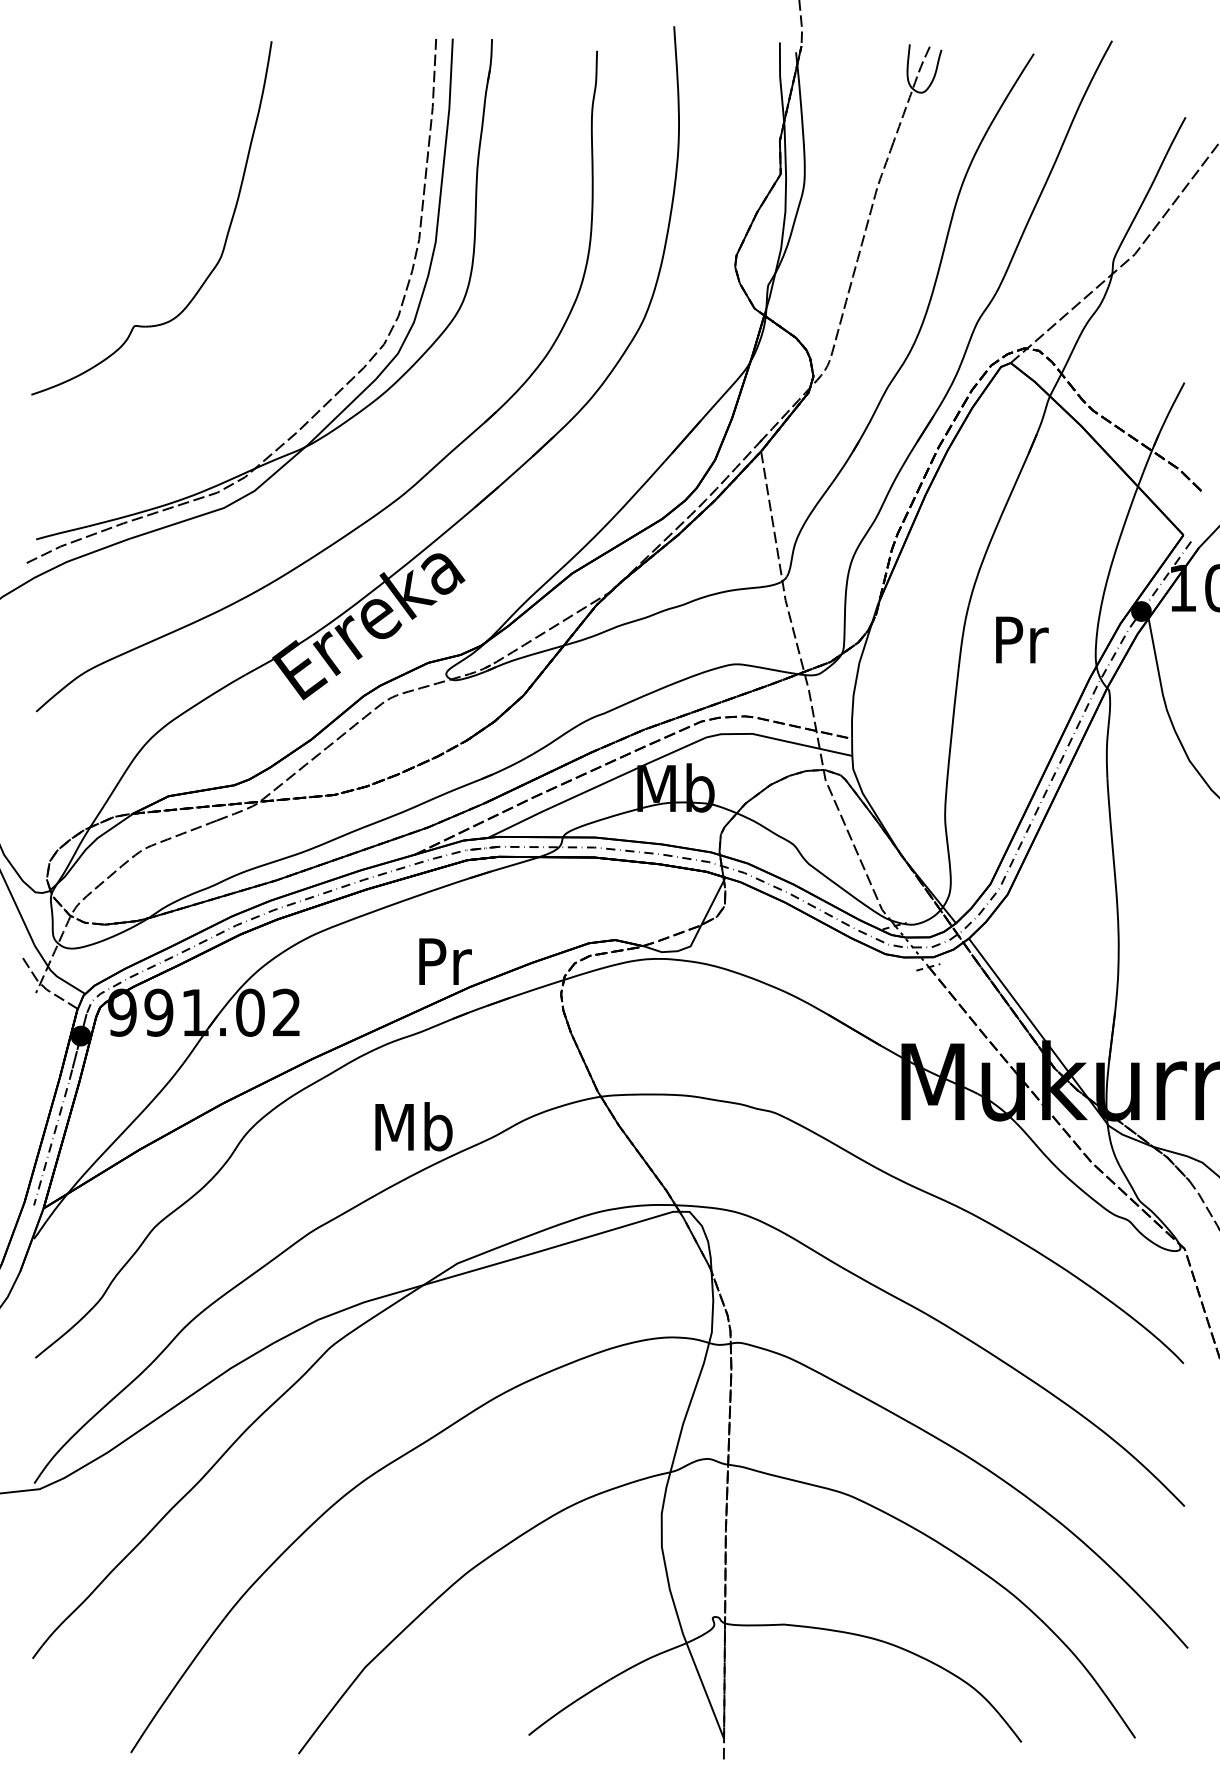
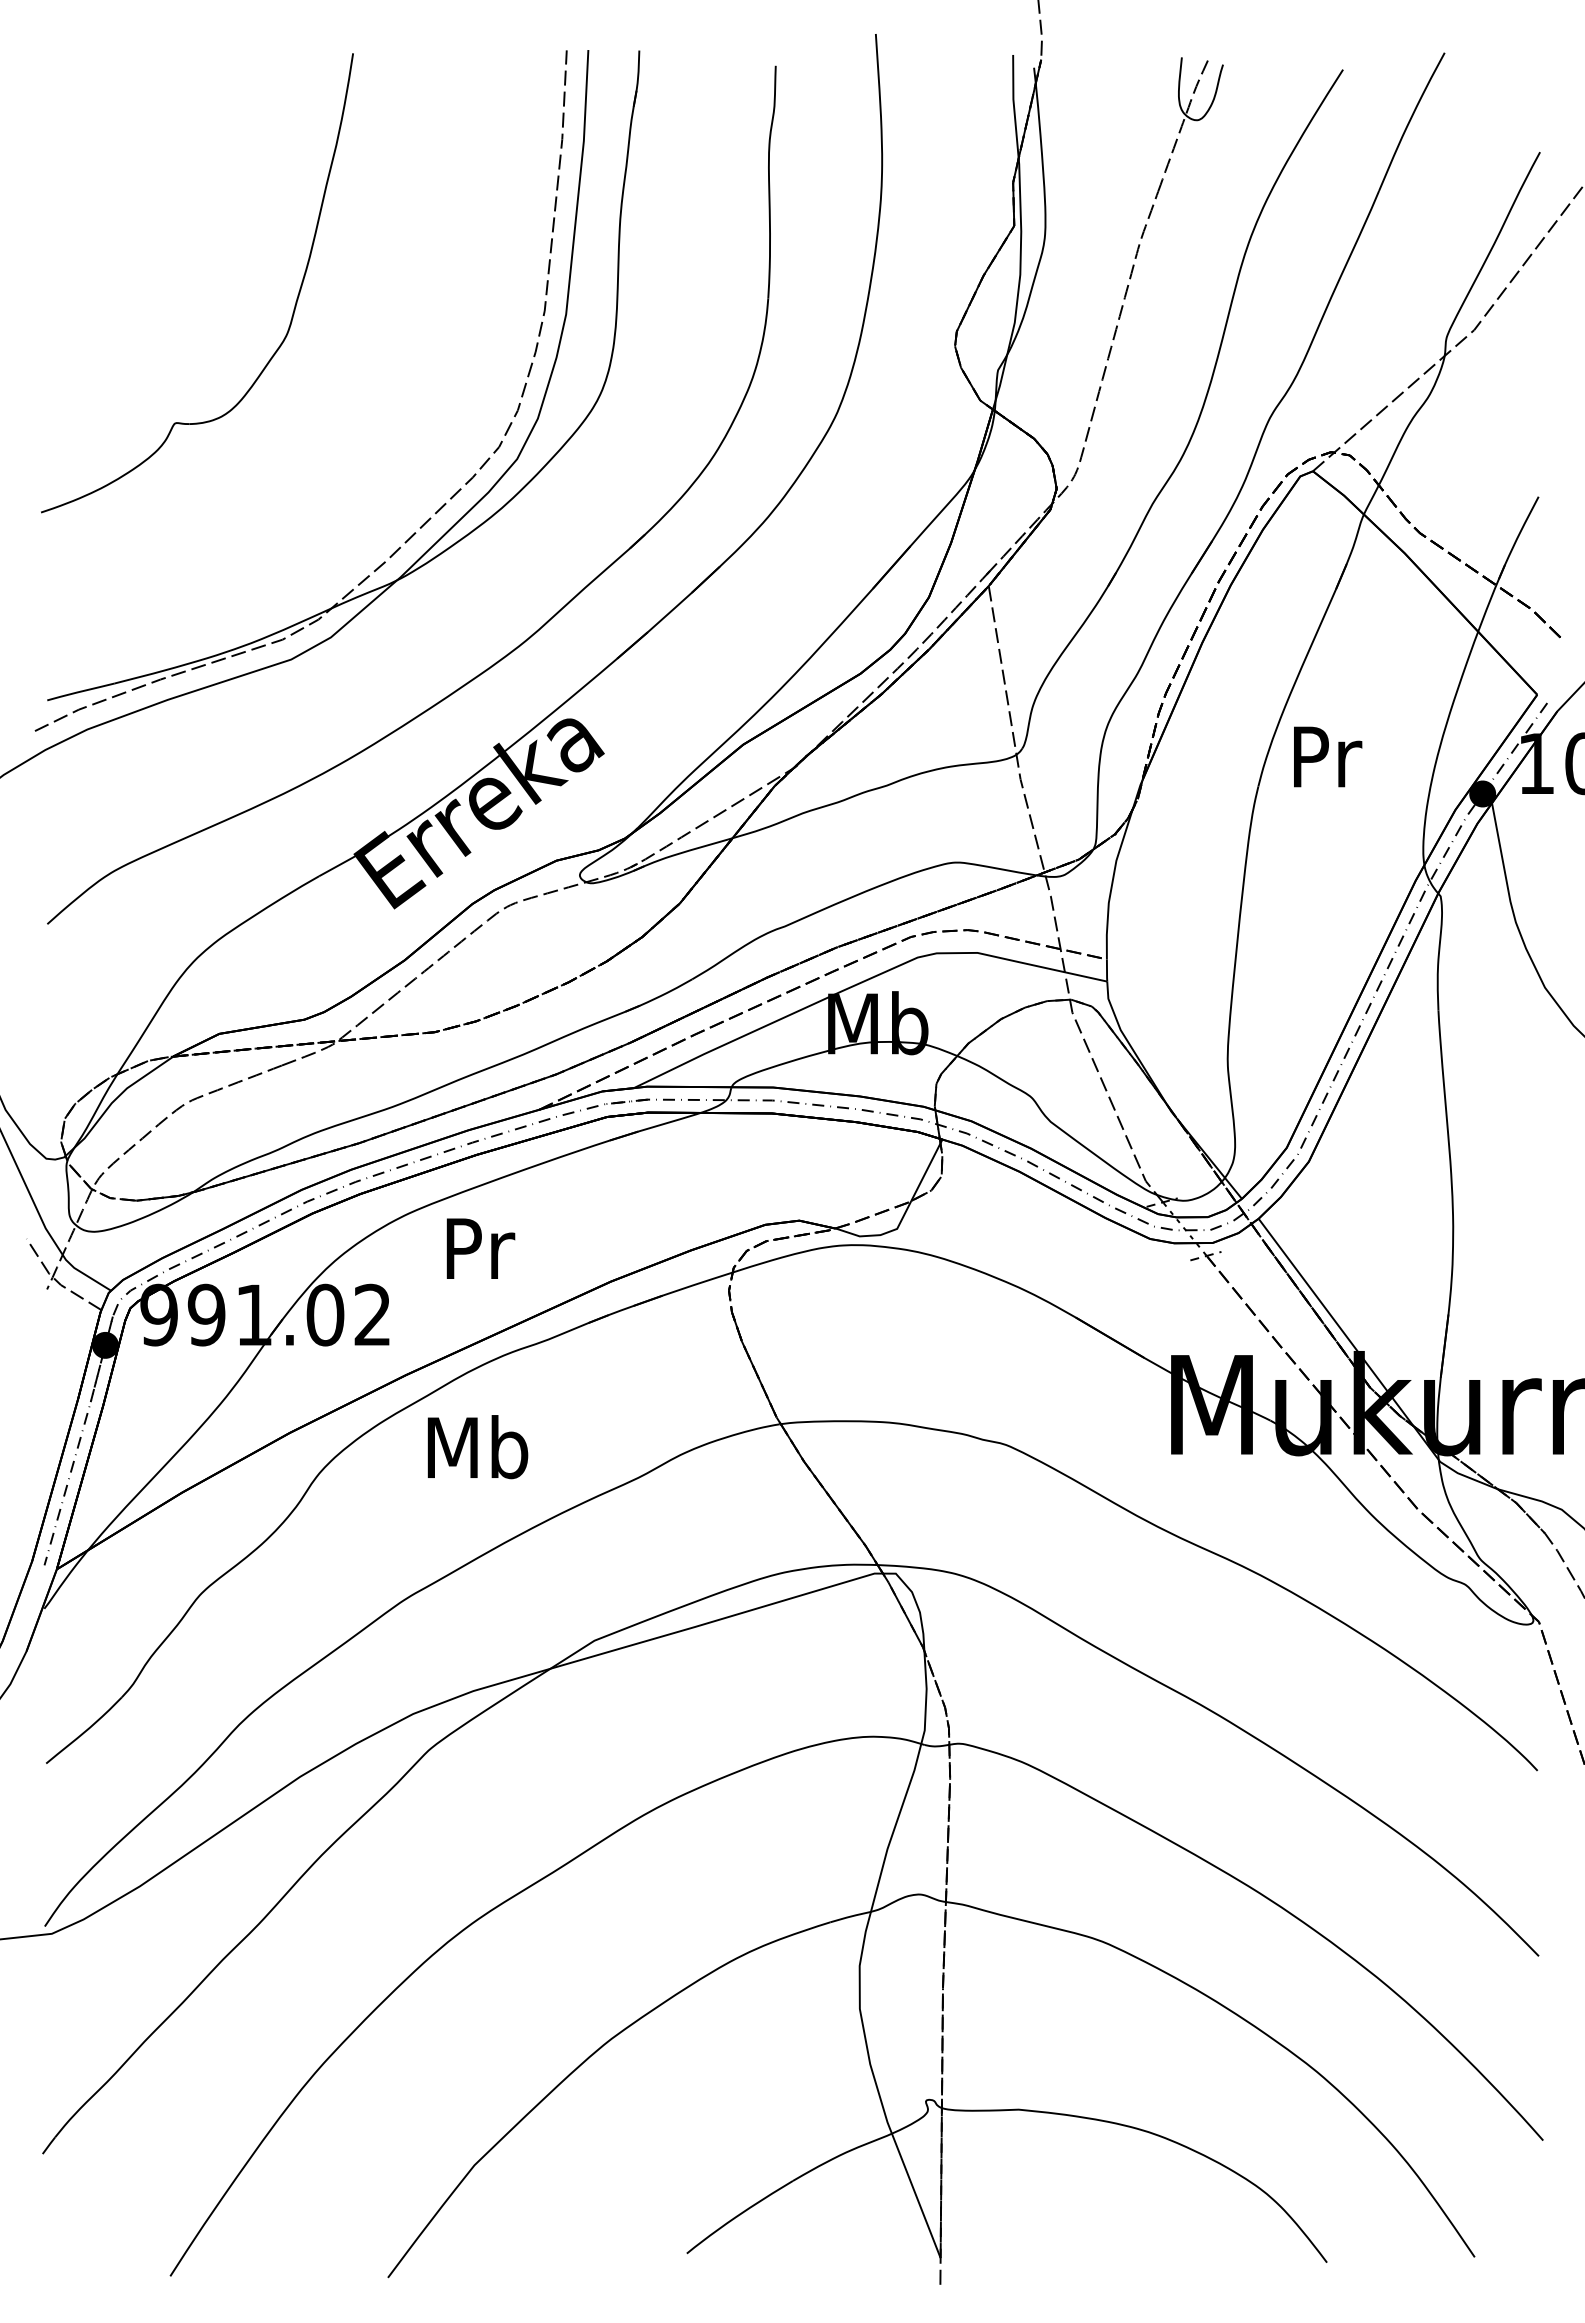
text: (1022, 639) -> (1328, 756), moved
text: (445, 961) -> (480, 1248), moved
text: (413, 1127) -> (477, 1447), moved

